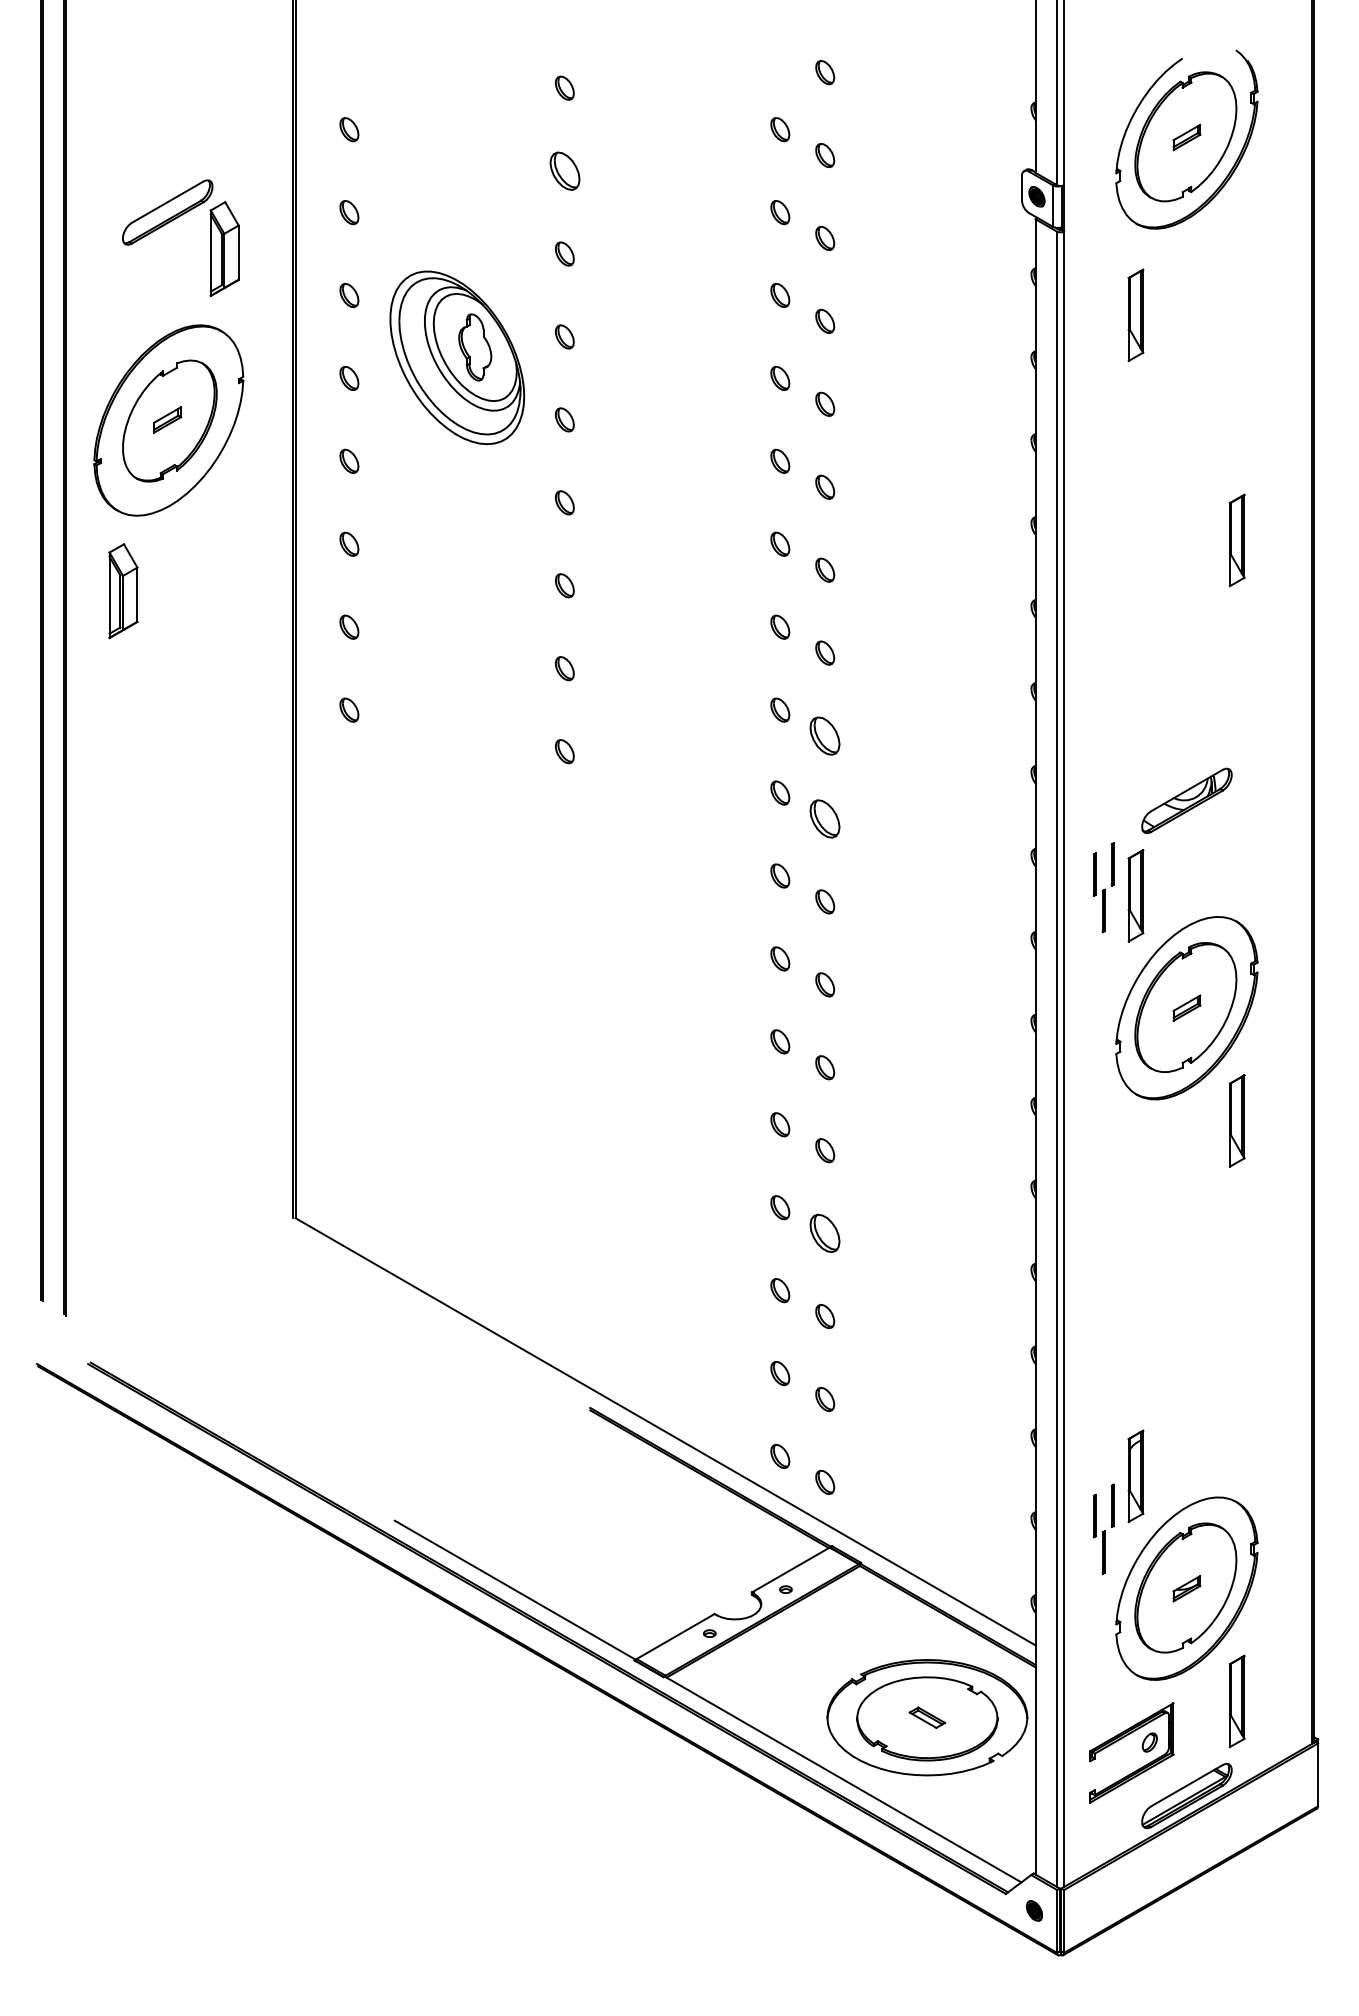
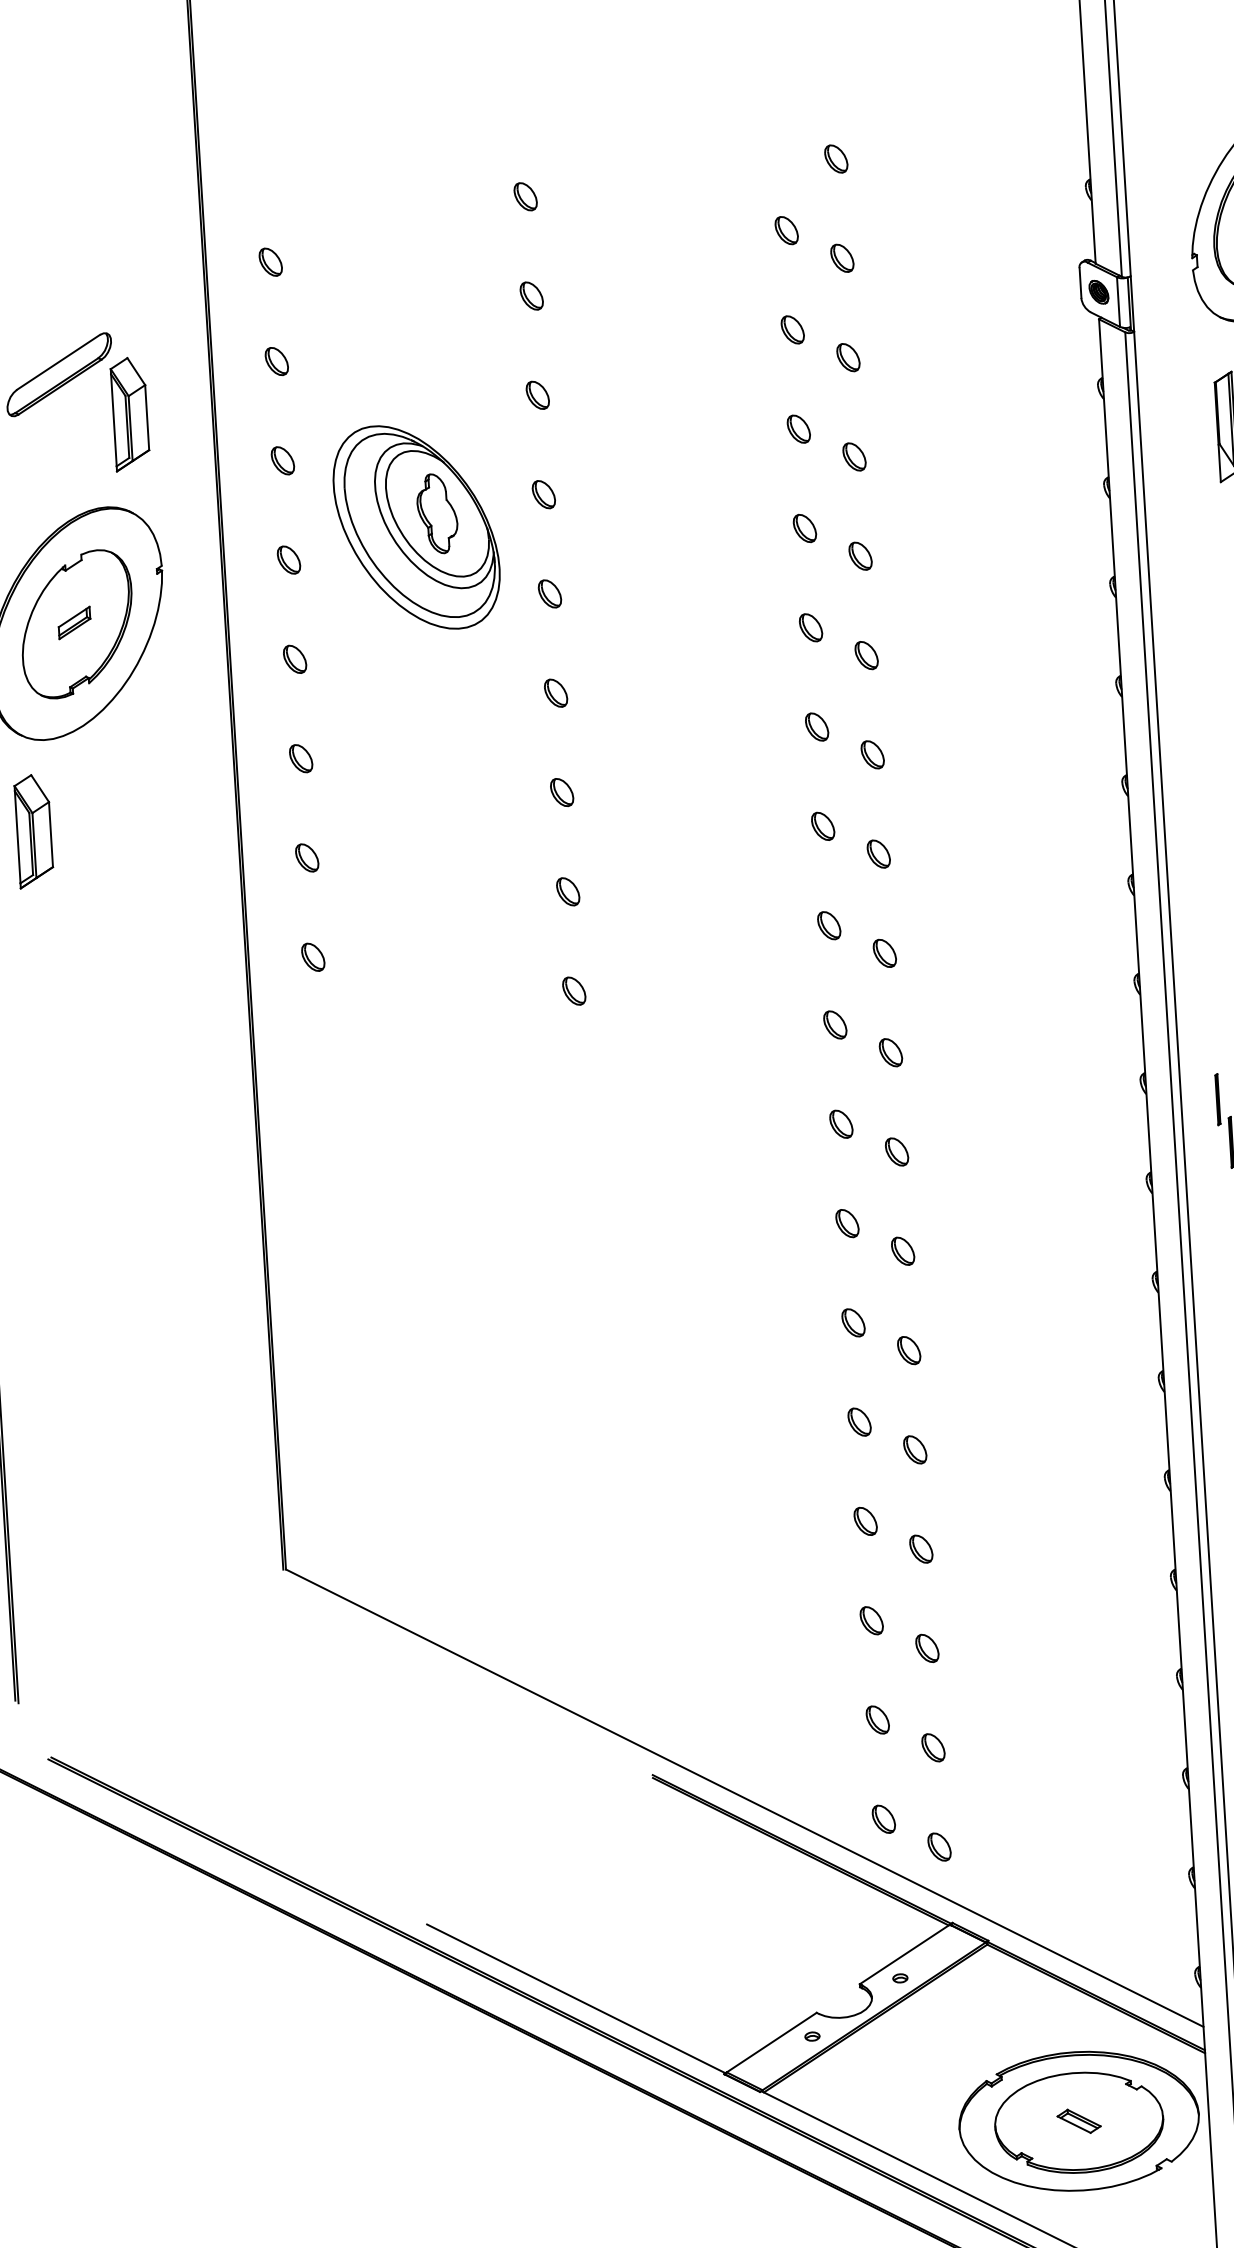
part: (564, 170) -> (531, 295), size x0.62
part: (825, 735) -> (885, 952), size x0.62
part: (825, 818) -> (891, 1052), size x0.62
part: (825, 1233) -> (921, 1549), size x0.62

